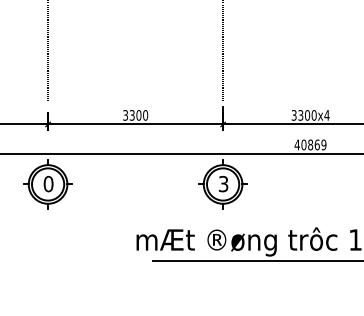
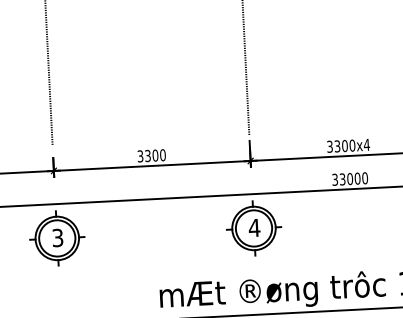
text: (310, 144) -> (349, 178), 40869 -> 33000
text: (223, 183) -> (254, 227), 3 -> 4
text: (48, 184) -> (57, 238), 0 -> 3

